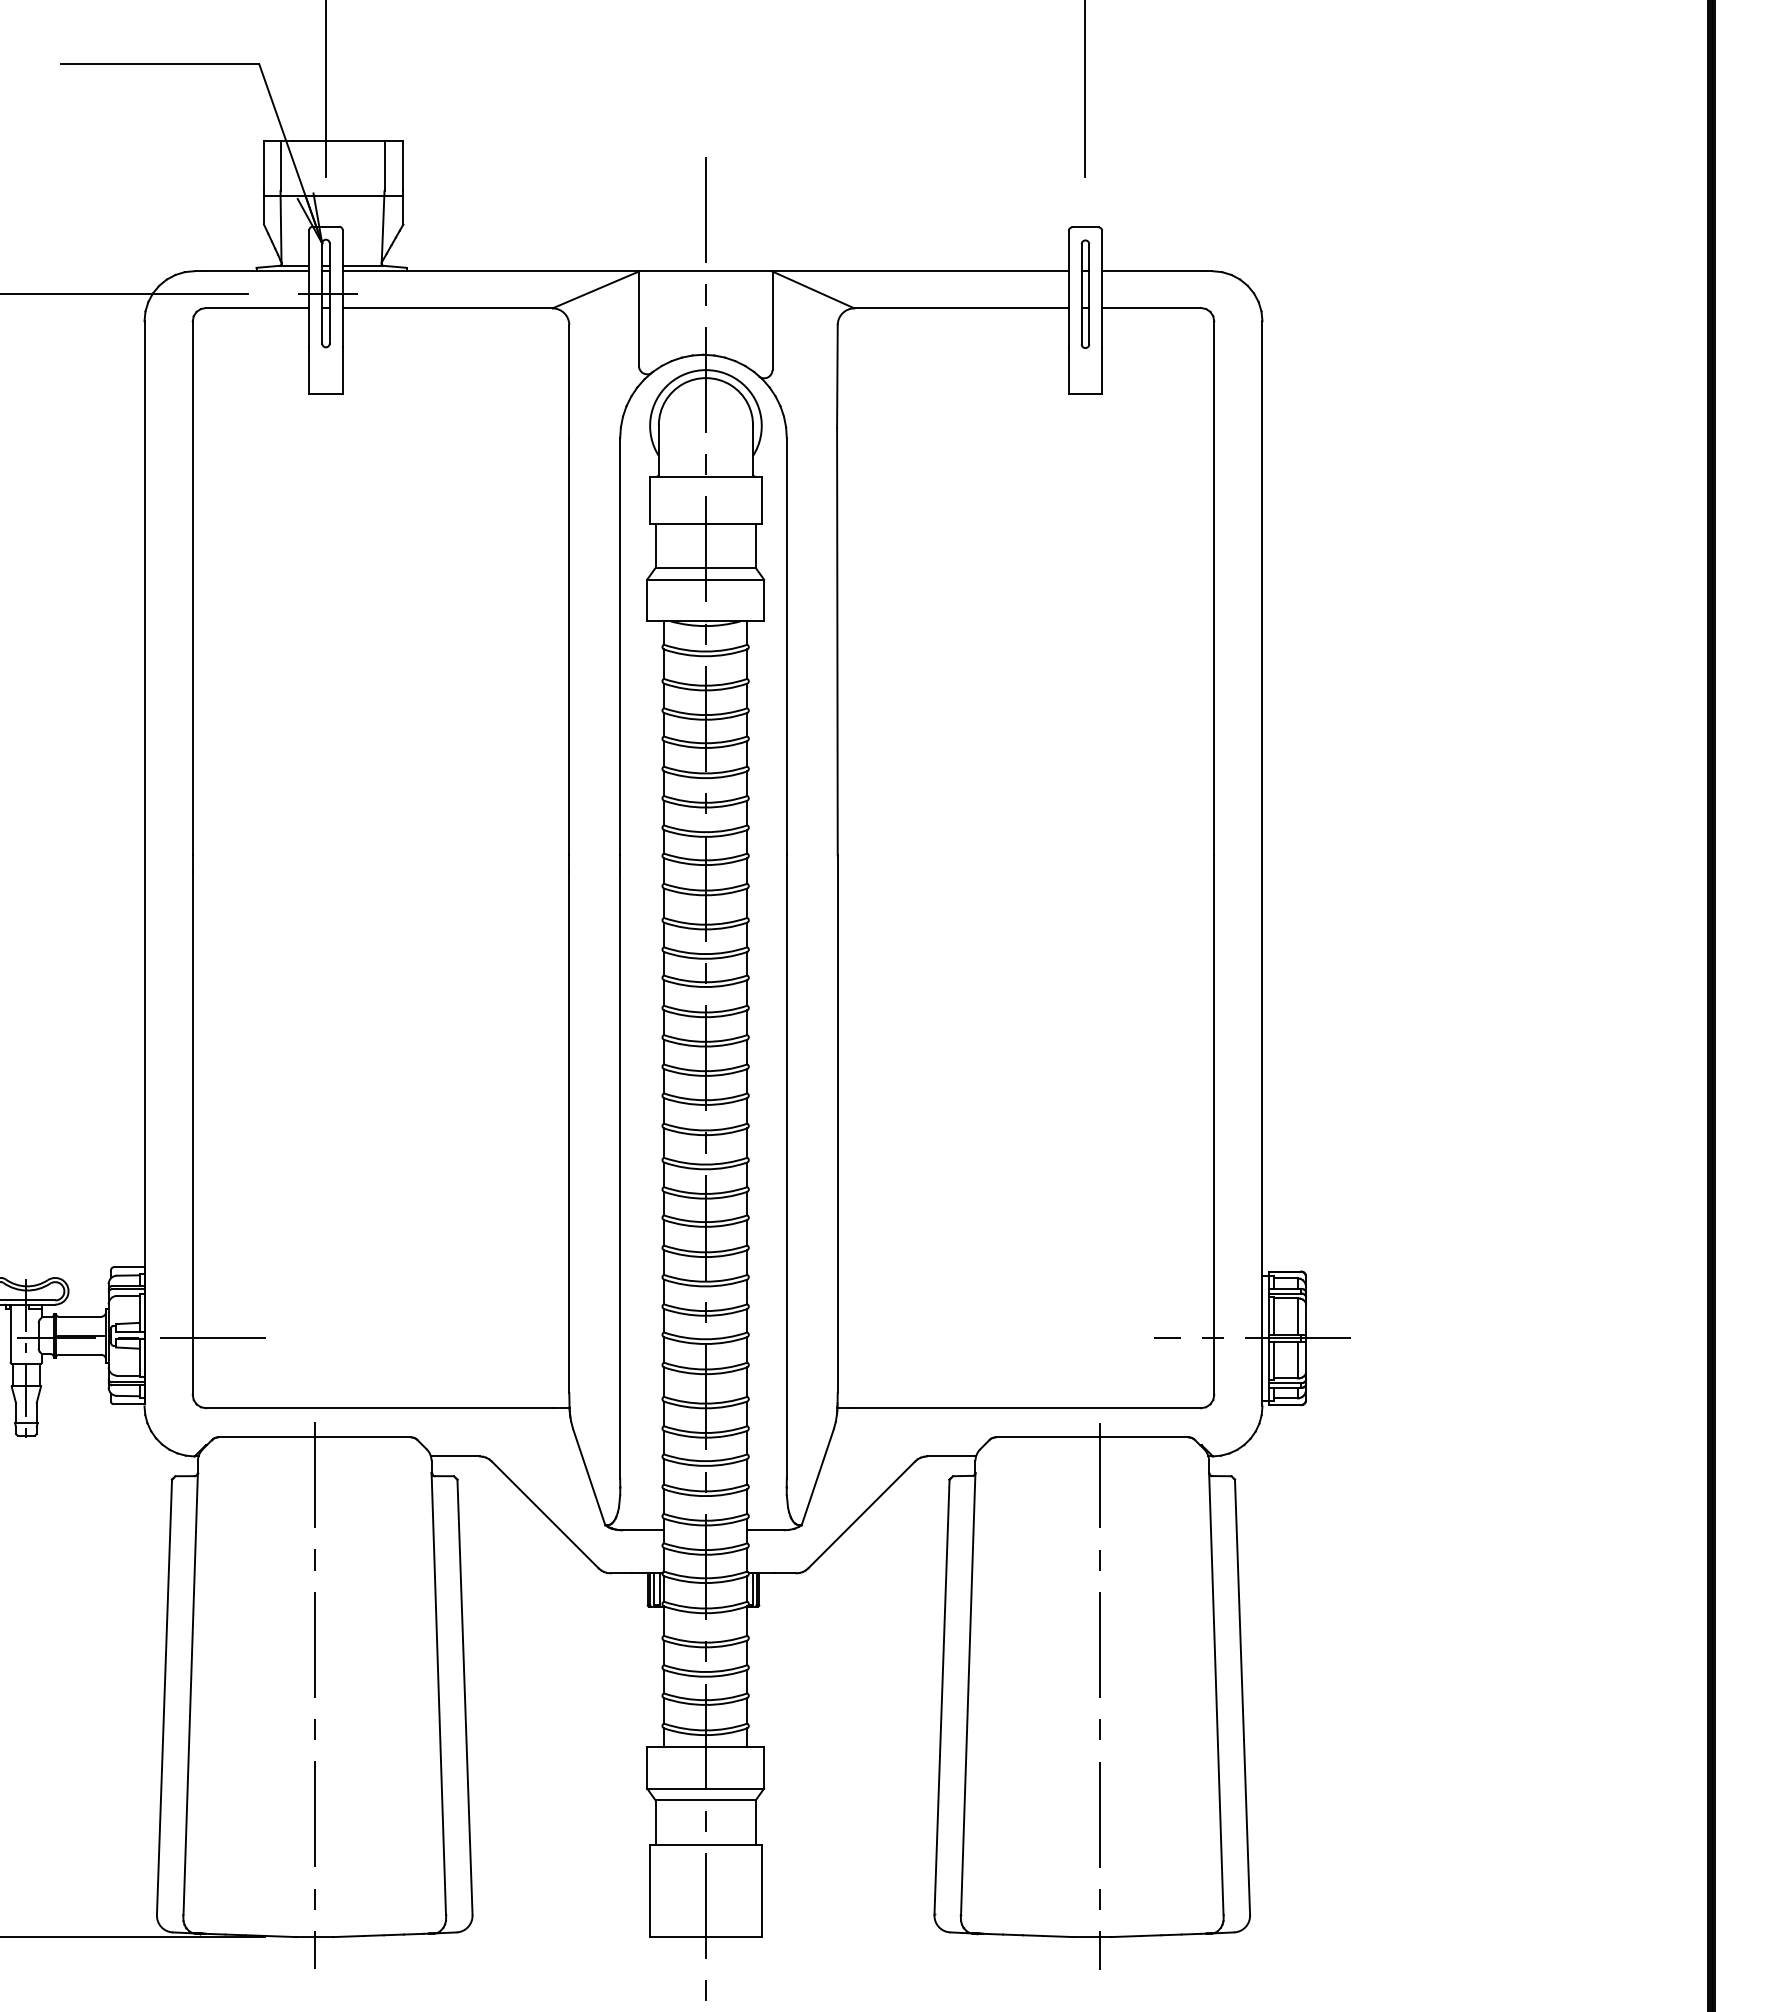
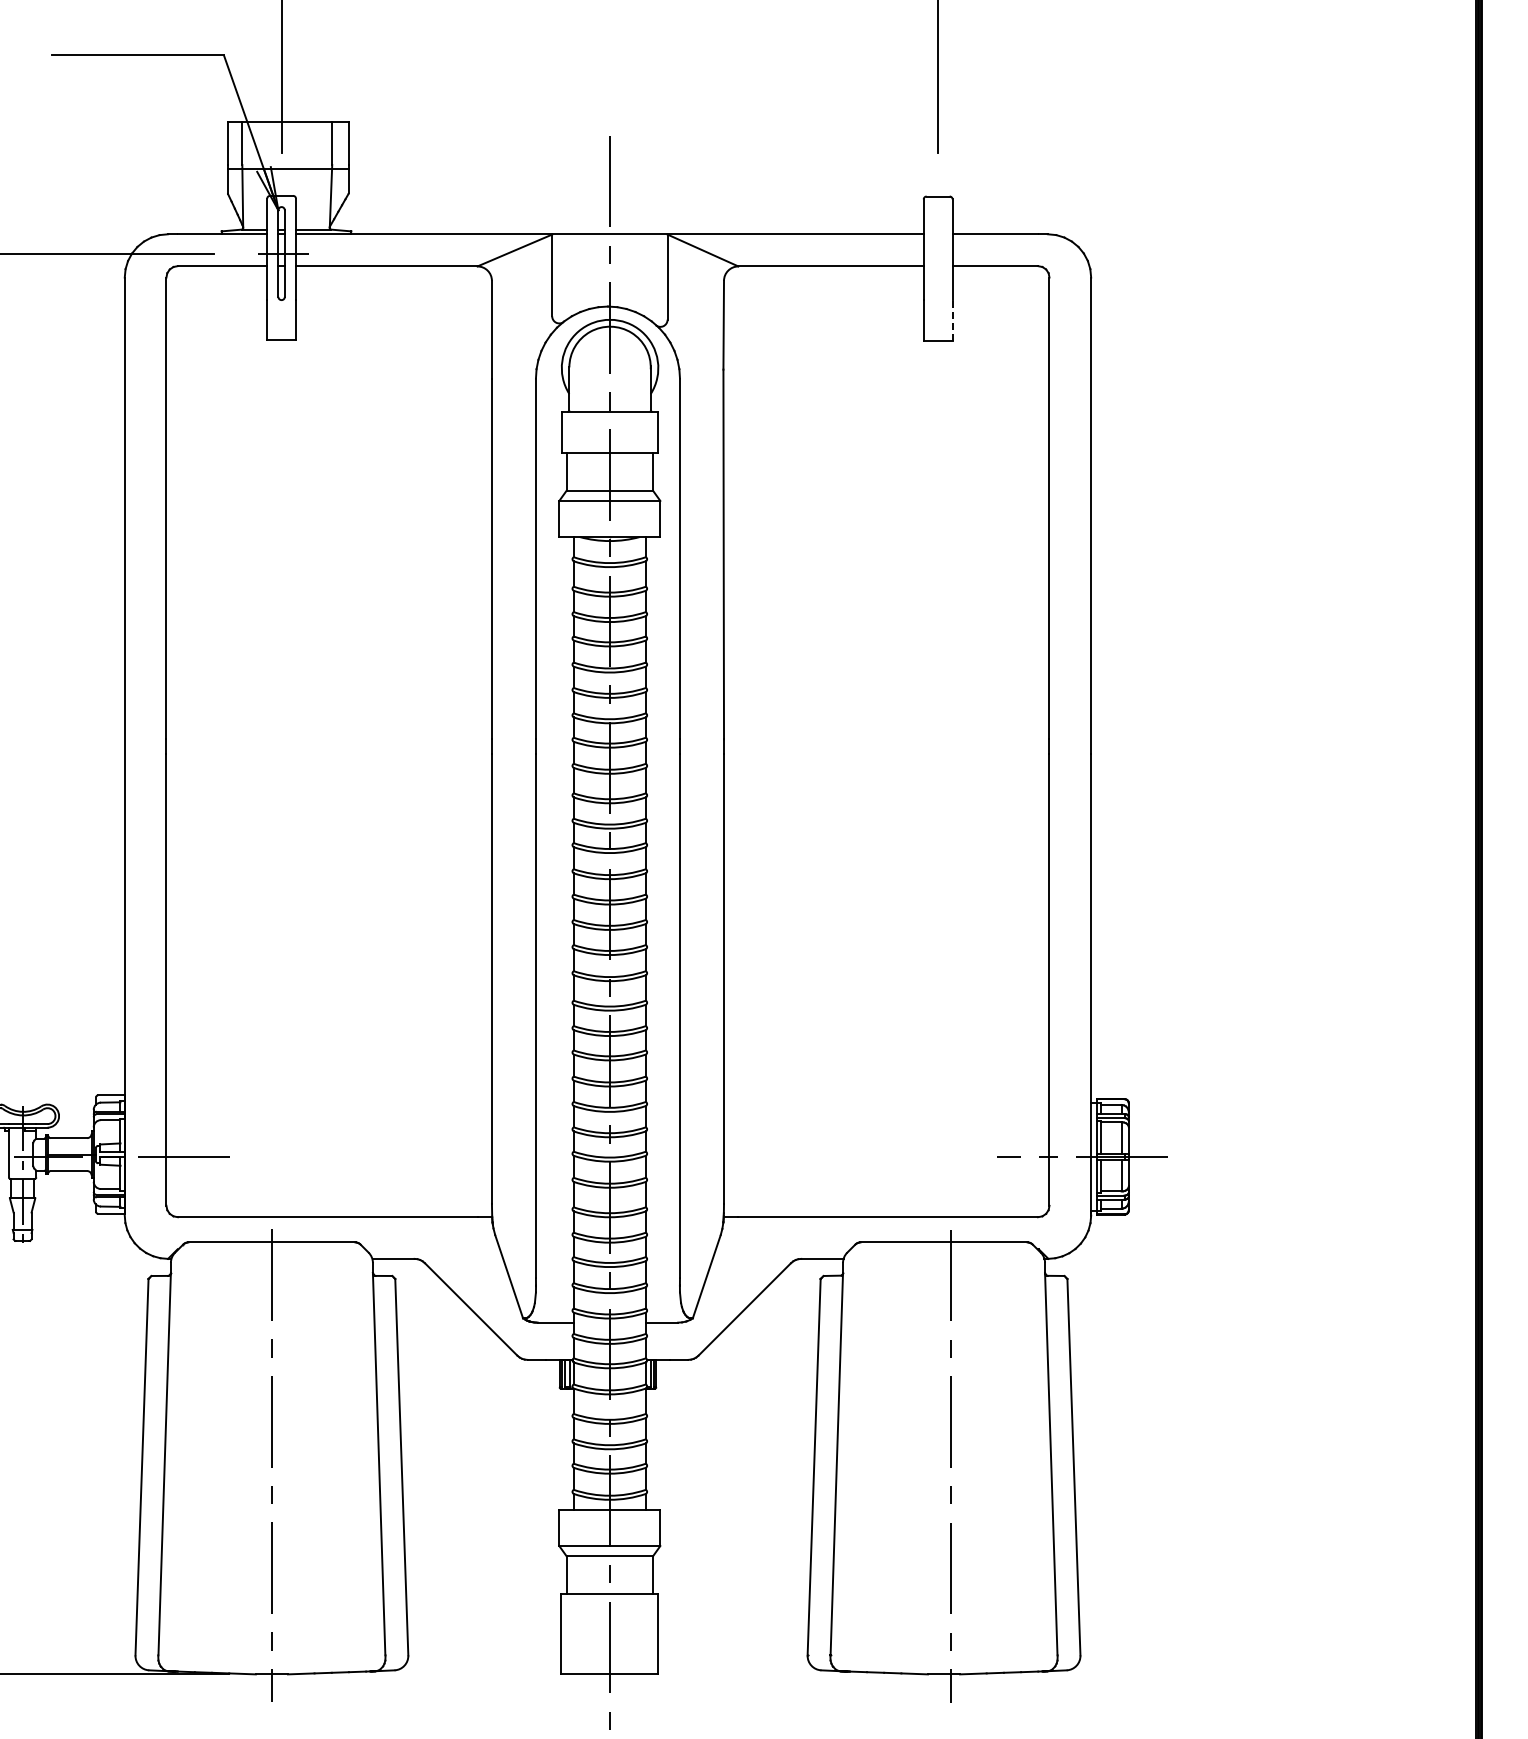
part: (1085, 293) -> (938, 253), removed
line: (1102, 370) -> (952, 320), solid -> dashed

